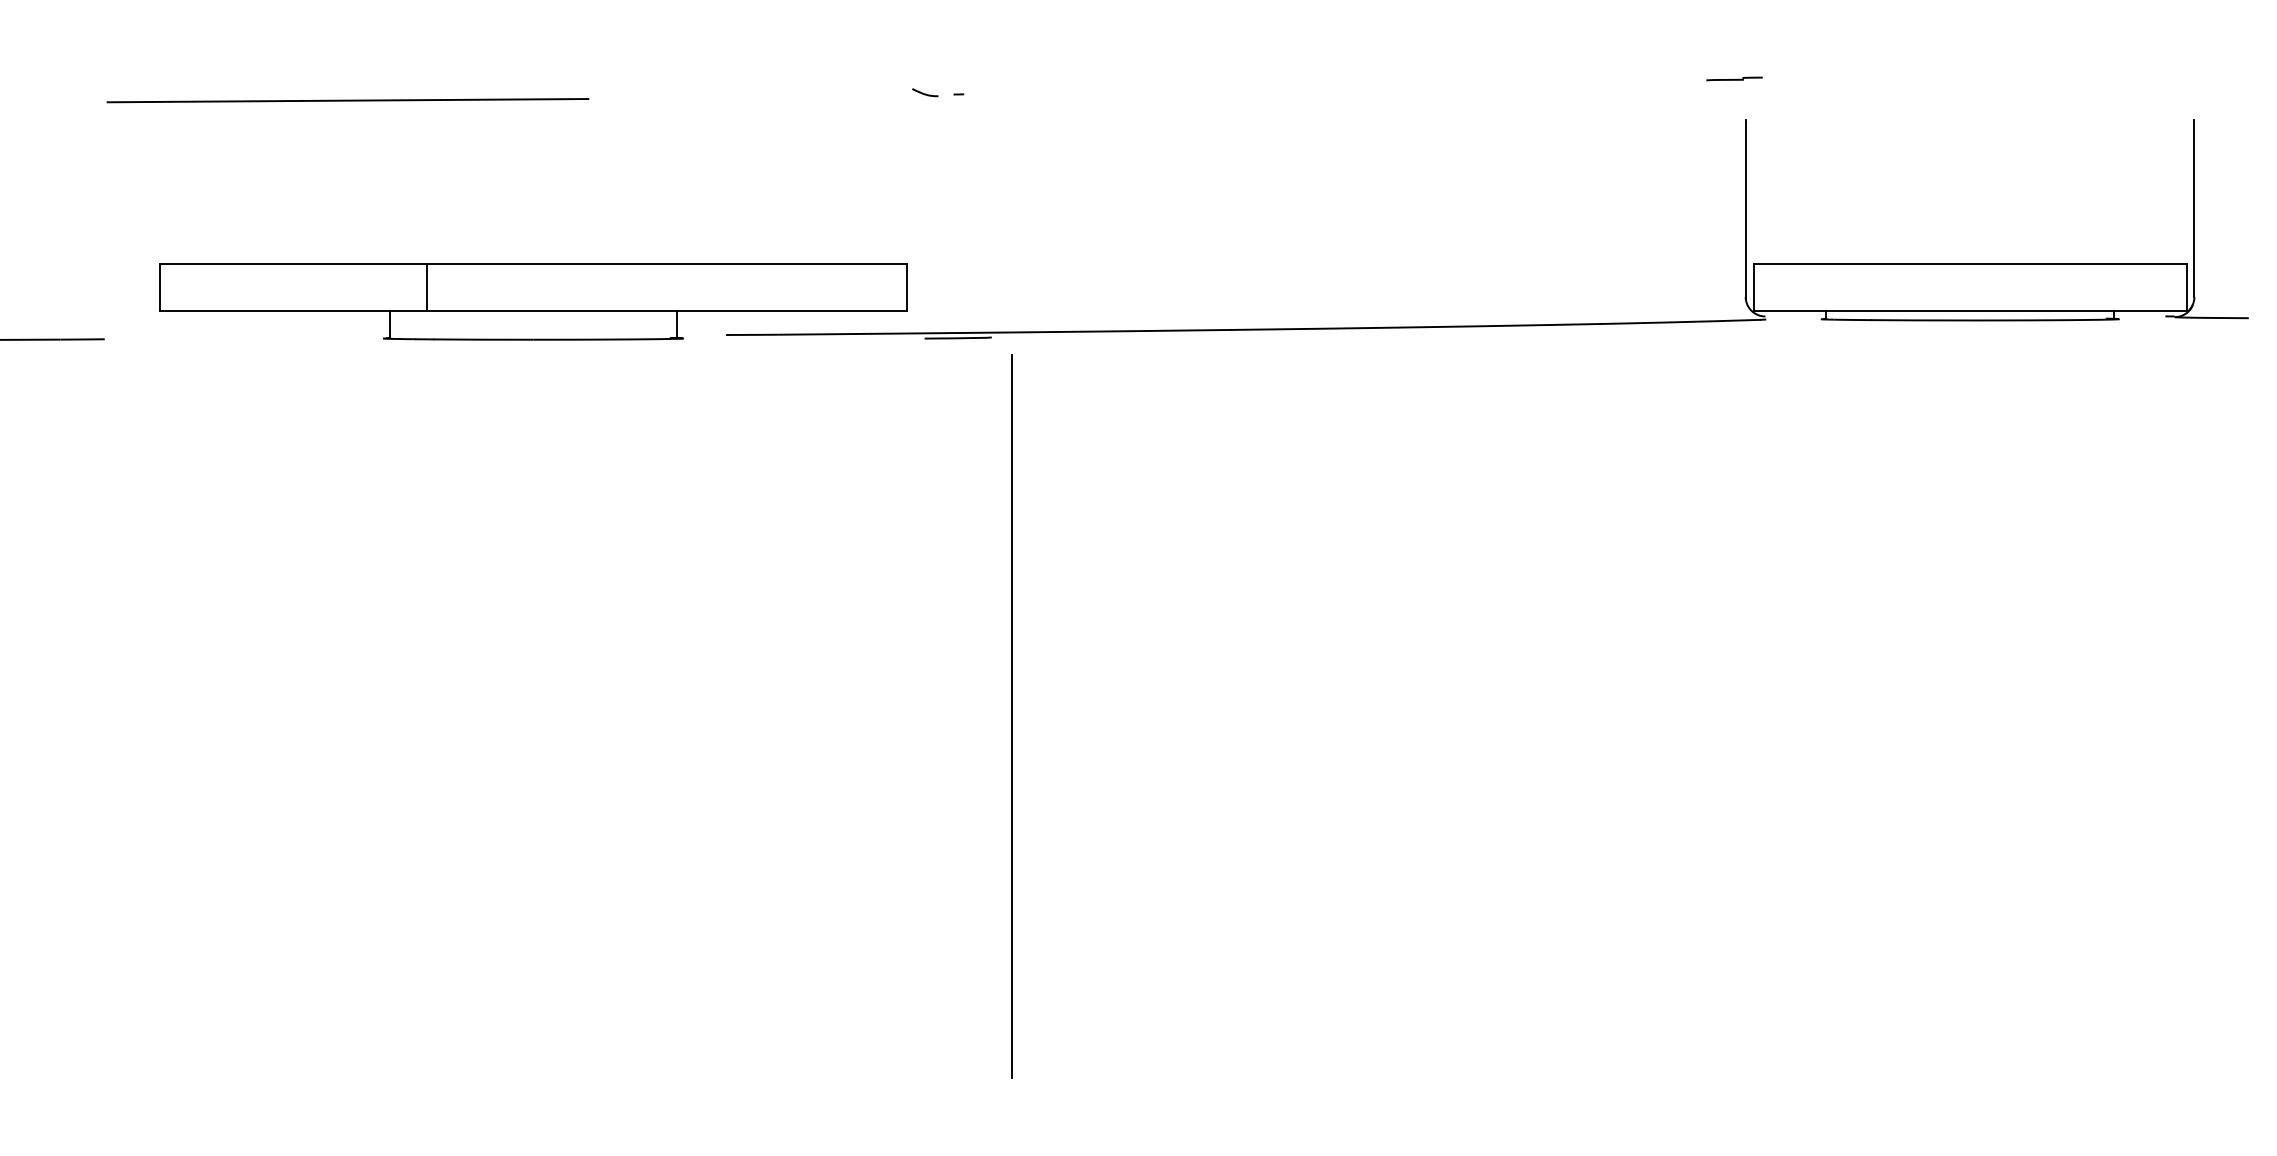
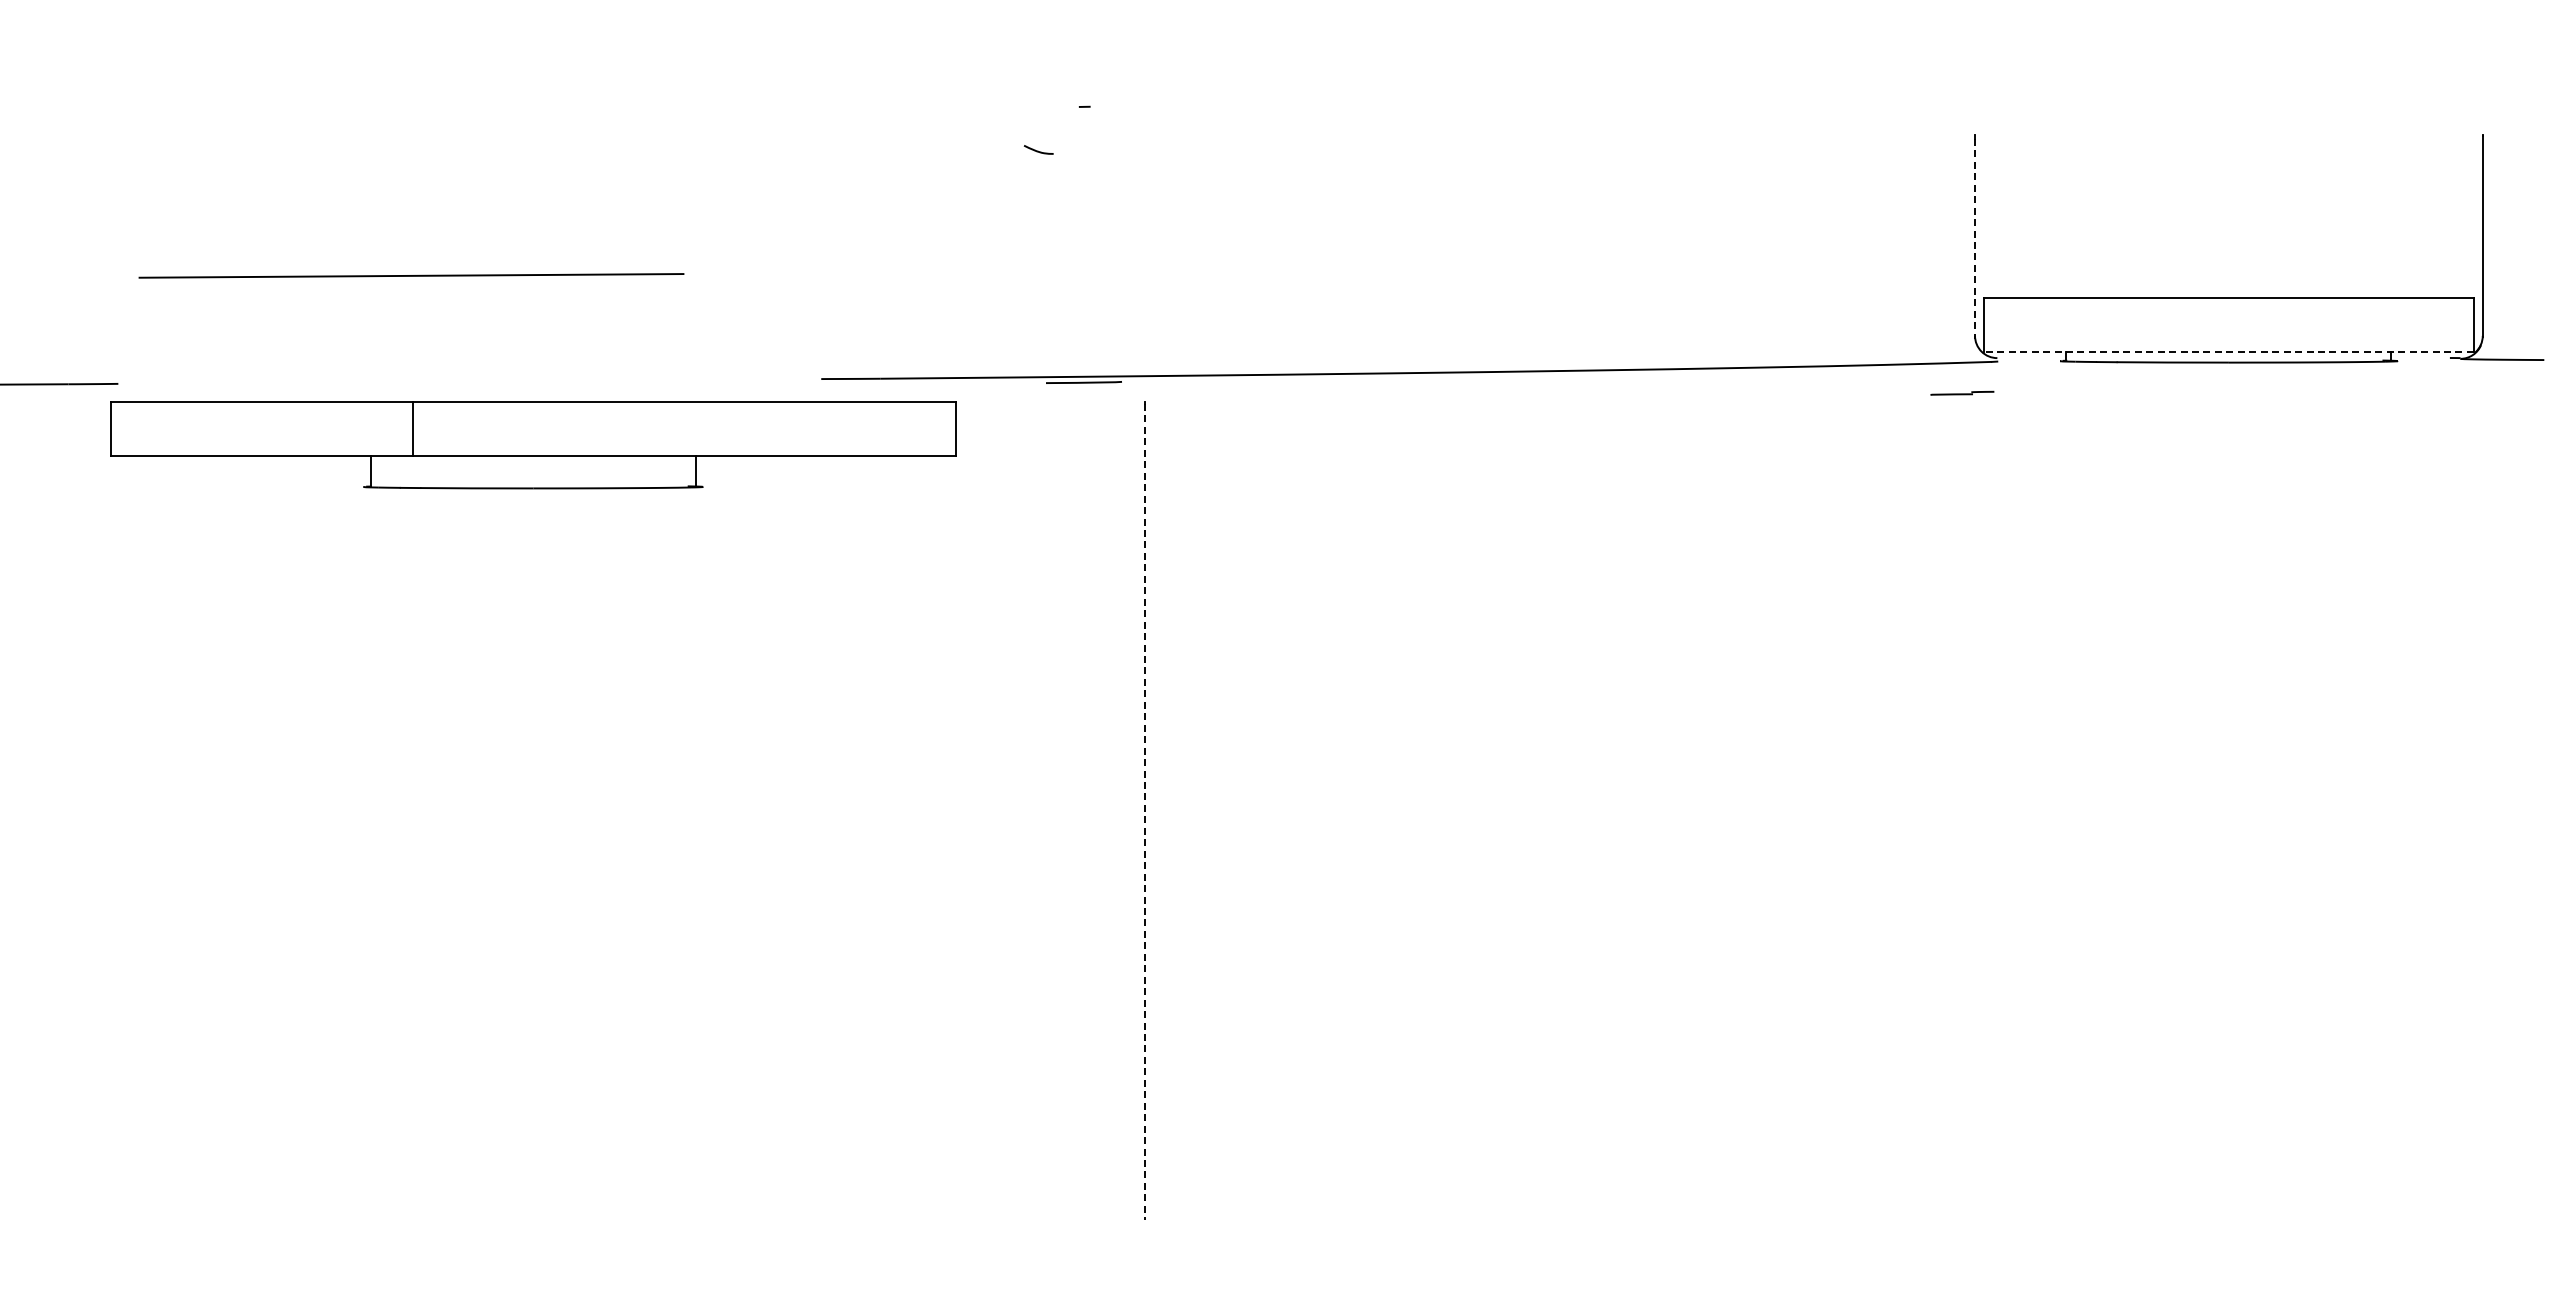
part: (1734, 78) -> (1962, 392), moved
curve: (925, 93) -> (1038, 150), moved
line: (347, 100) -> (411, 275), moved
line: (1746, 211) -> (1975, 239), solid -> dashed
part: (533, 301) -> (533, 445), moved
line: (1969, 310) -> (2228, 351), solid -> dashed
line: (1012, 718) -> (1145, 812), solid -> dashed

